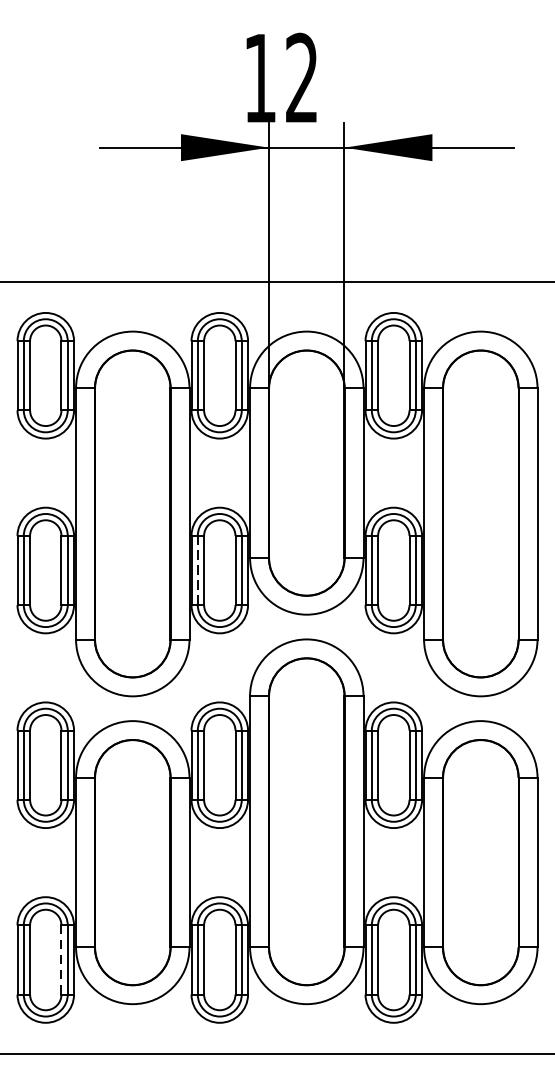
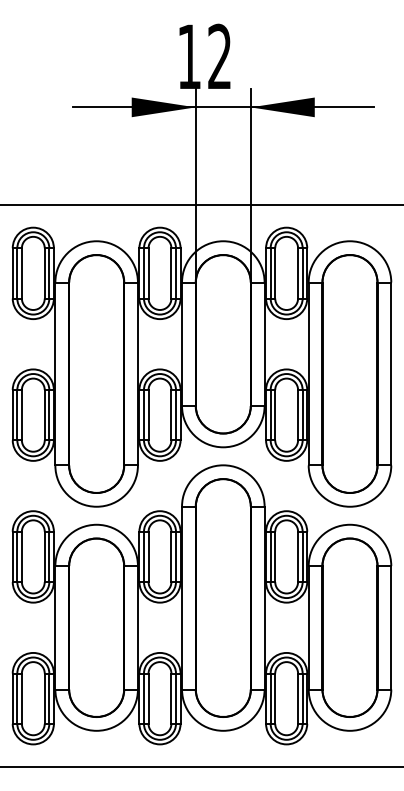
line: (197, 569) -> (143, 414), dashed -> solid
line: (61, 959) -> (44, 698), dashed -> solid

